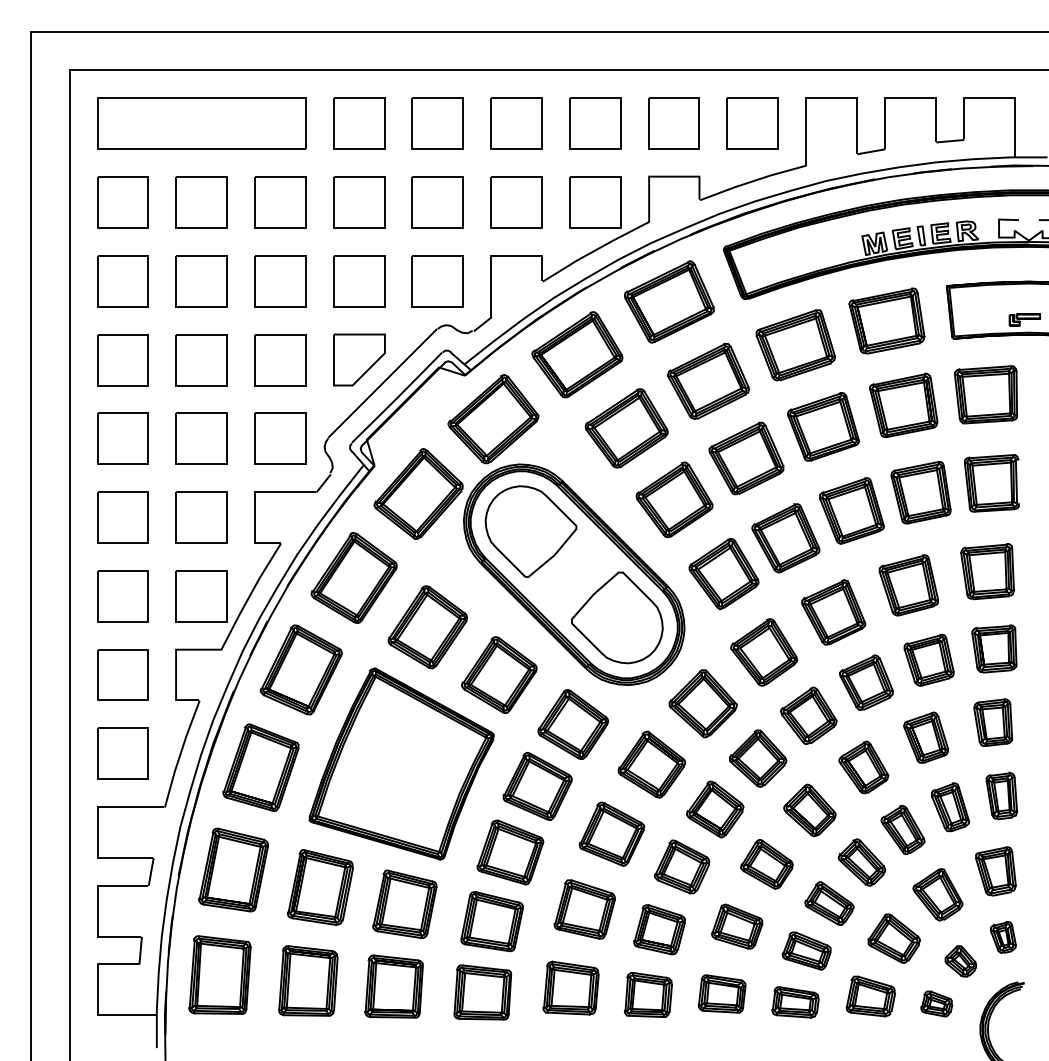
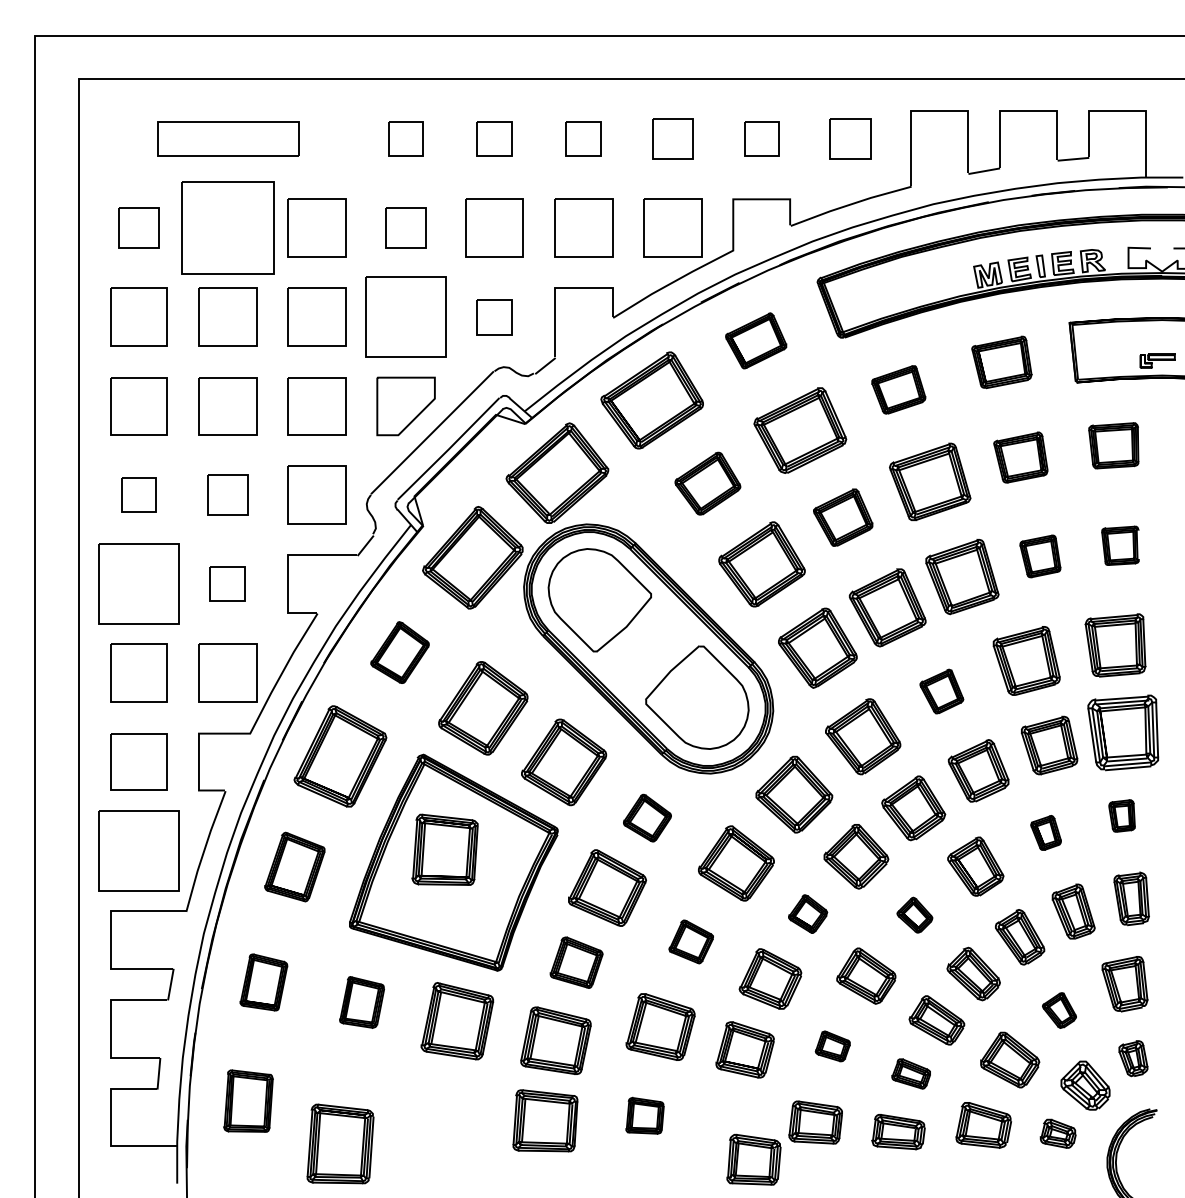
part: (201, 123) -> (227, 139), size x0.6
part: (359, 123) -> (406, 139), size x0.6
part: (437, 123) -> (494, 139), size x0.6
part: (516, 123) -> (583, 139), size x0.6
part: (595, 123) -> (672, 139), size x0.7
part: (673, 123) -> (760, 139), size x0.6
part: (752, 123) -> (850, 139), size x0.7
part: (122, 202) -> (138, 228), size x0.7
part: (201, 202) -> (227, 228), size x1.6
part: (359, 202) -> (406, 228), size x0.7
part: (359, 281) -> (406, 317), size x1.4
part: (437, 281) -> (494, 317), size x0.6
part: (669, 301) -> (756, 340), size x0.6
part: (886, 320) -> (1001, 361), size x0.7
part: (795, 345) -> (898, 390), size x0.6
part: (985, 394) -> (1113, 445), size x0.7
part: (903, 404) -> (1020, 456), size x0.7
part: (626, 428) -> (707, 483), size x0.7
part: (122, 438) -> (138, 495), size x0.6
part: (201, 438) -> (227, 495), size x0.7
part: (746, 458) -> (843, 517), size x0.7
part: (991, 483) -> (1119, 545), size x0.6
part: (920, 492) -> (1039, 556), size x0.6
part: (122, 517) -> (138, 584), size x1.4
part: (201, 517) -> (227, 584), size x0.6
part: (353, 577) -> (399, 652), size x0.6
part: (833, 612) -> (941, 691), size x0.6
part: (994, 648) -> (1123, 732), size x1.4
part: (993, 722) -> (1122, 815), size x0.6
part: (572, 724) -> (646, 818), size x0.6
part: (925, 737) -> (1045, 832), size x0.6
part: (122, 753) -> (138, 850), size x1.4
part: (260, 767) -> (294, 866), size x0.7
part: (715, 809) -> (808, 914), size x0.6
part: (809, 810) -> (914, 915), size x0.6
part: (611, 833) -> (690, 941), size x0.6
part: (510, 852) -> (576, 962), size x0.7
part: (233, 869) -> (263, 981), size x0.6
part: (320, 887) -> (362, 1002), size x0.6
part: (937, 894) -> (1058, 1010), size x0.6
part: (737, 926) -> (833, 1046), size x0.6
part: (806, 950) -> (911, 1073), size x0.7
part: (960, 961) -> (1084, 1085), size x1.4
part: (219, 974) -> (248, 1100), size x0.7
part: (308, 980) -> (340, 1143), moved
part: (393, 986) -> (444, 849), moved
part: (570, 987) -> (644, 1115), size x0.6
part: (648, 994) -> (754, 1159), moved

